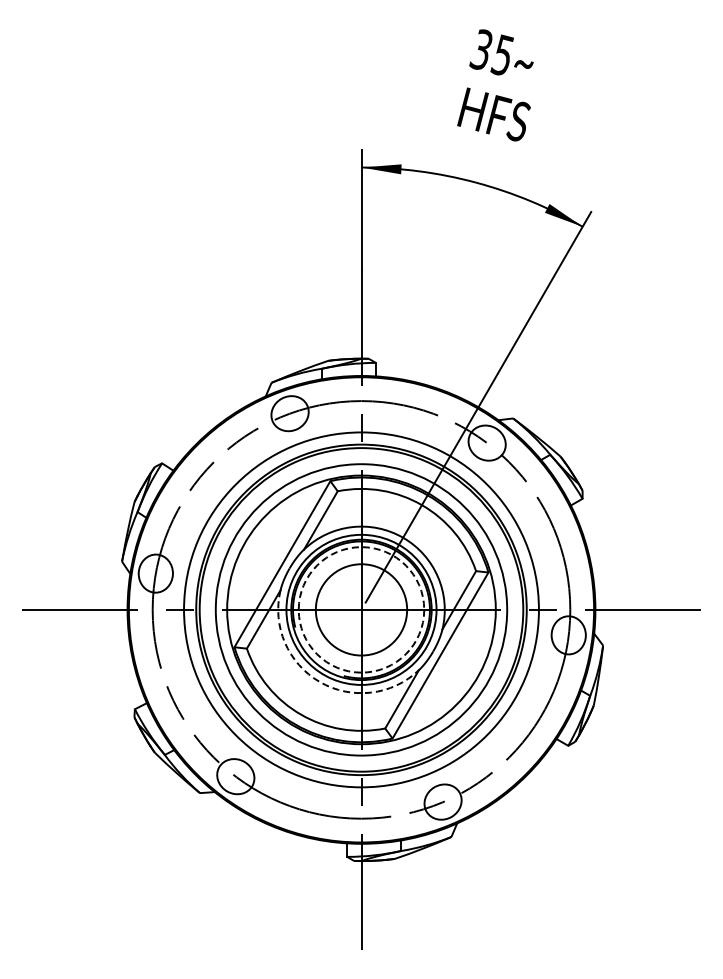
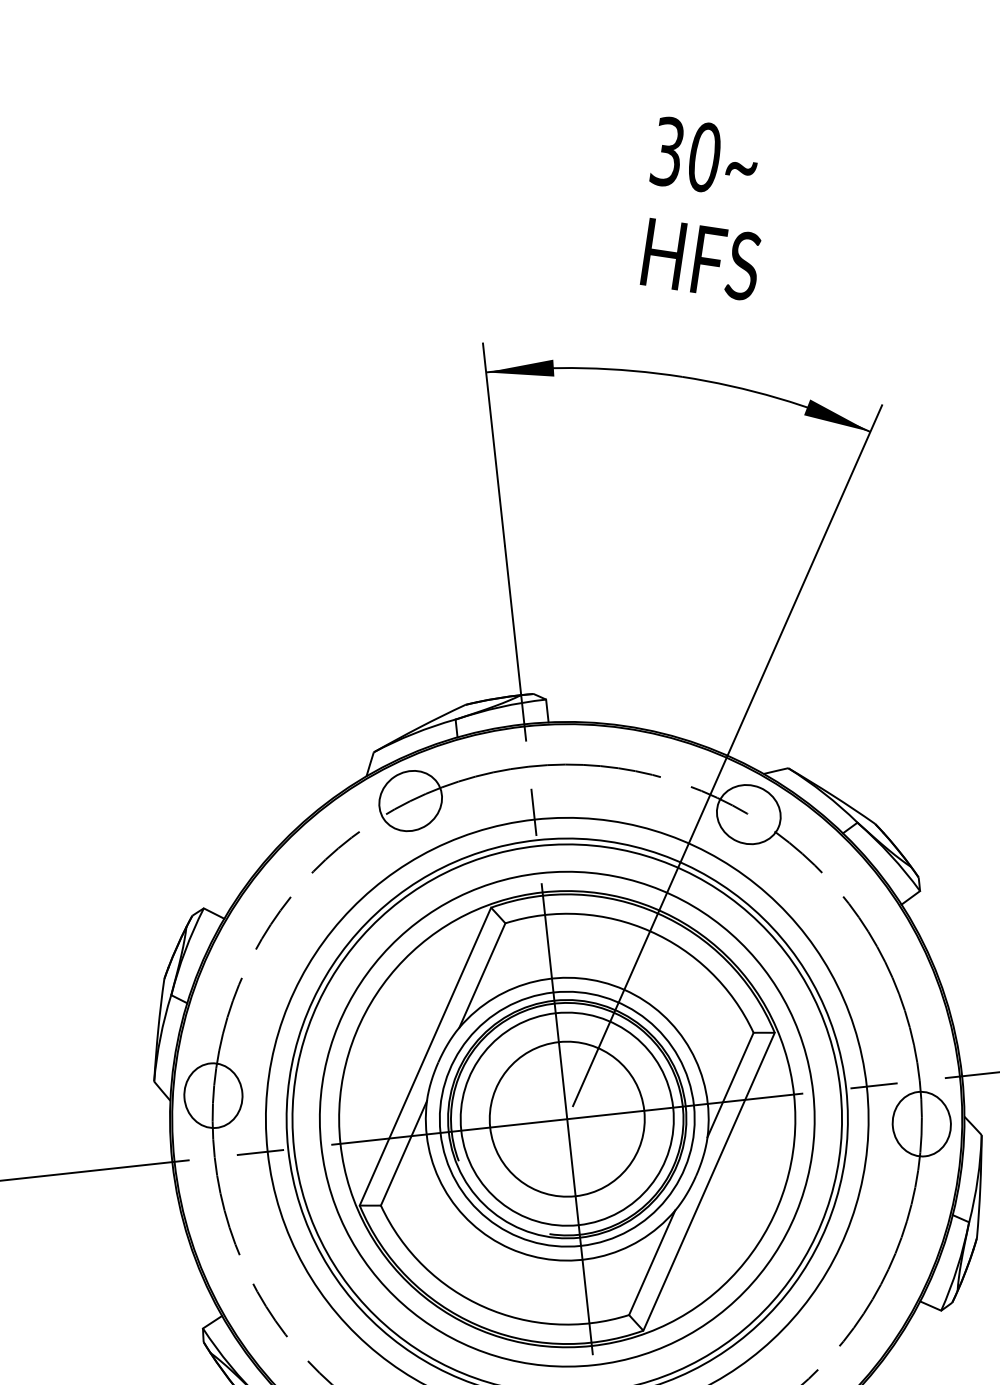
text: (501, 54) -> (701, 155), 35 -> 30
circle: (361, 609) -> (567, 1118), dashed -> solid
arc: (319, 682) -> (509, 1249), dashed -> solid

